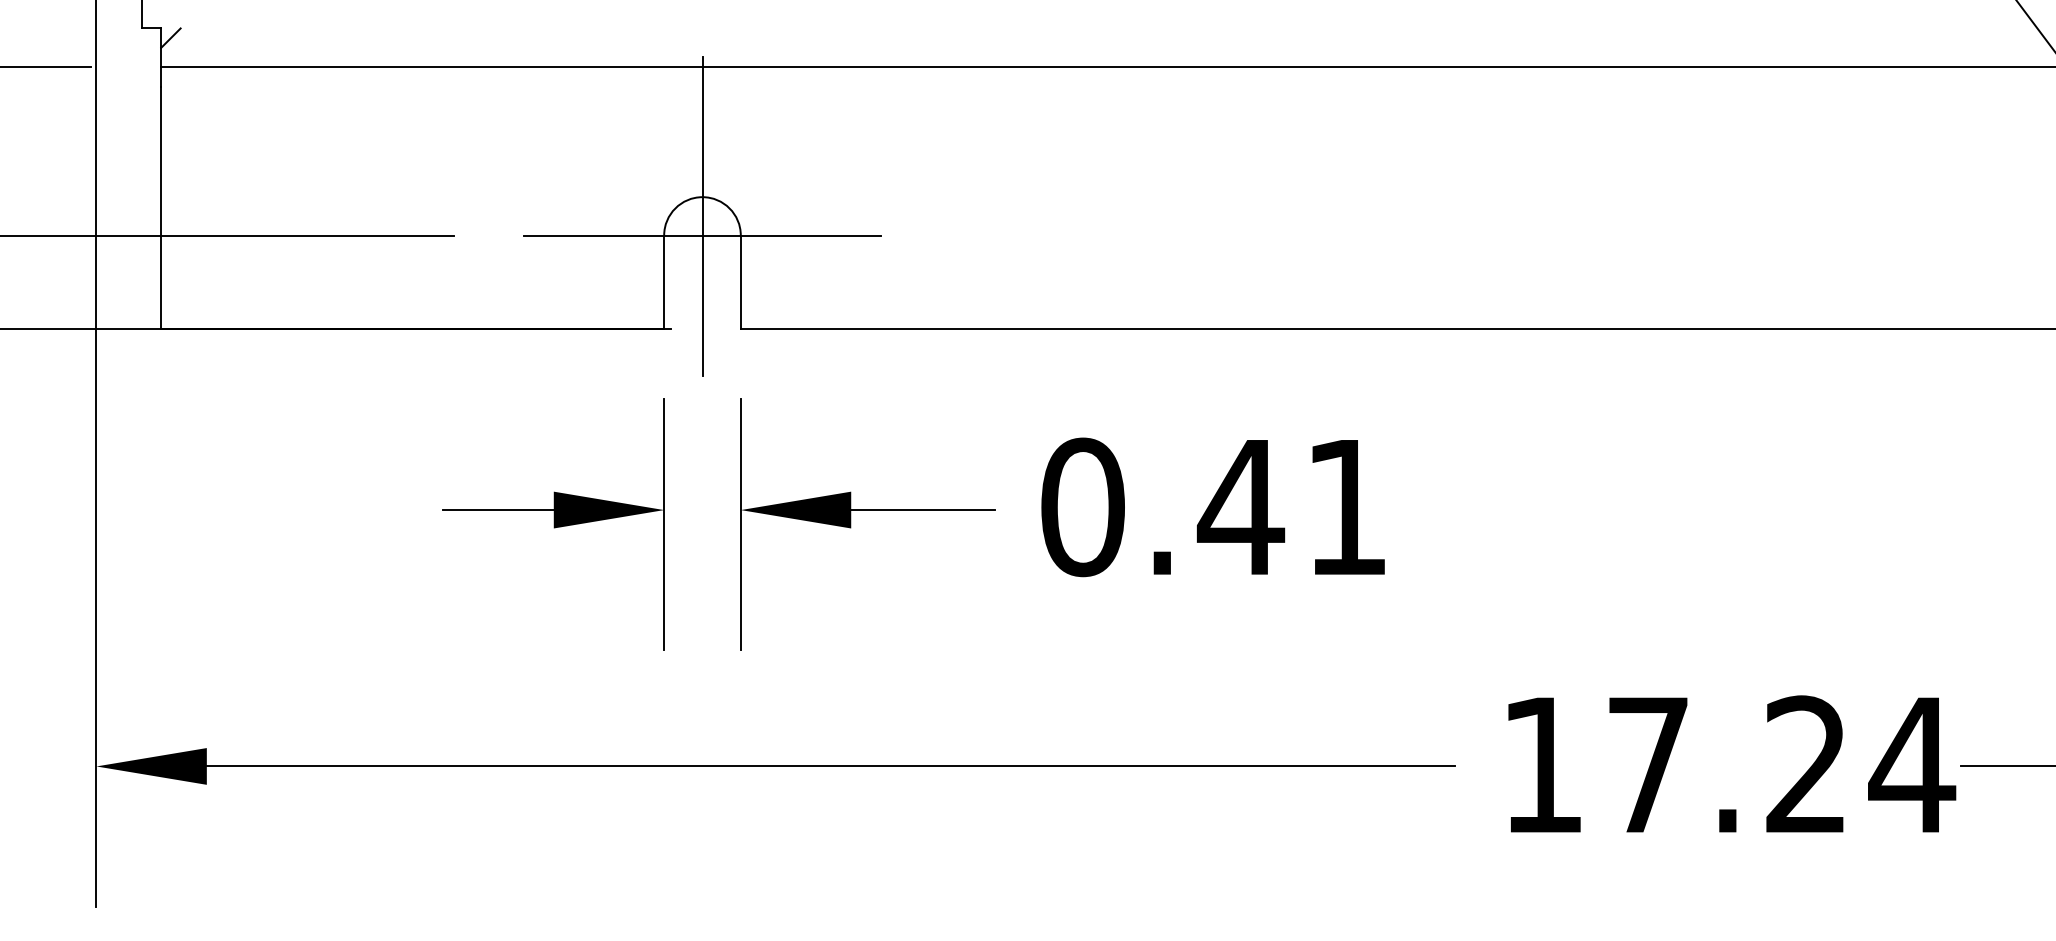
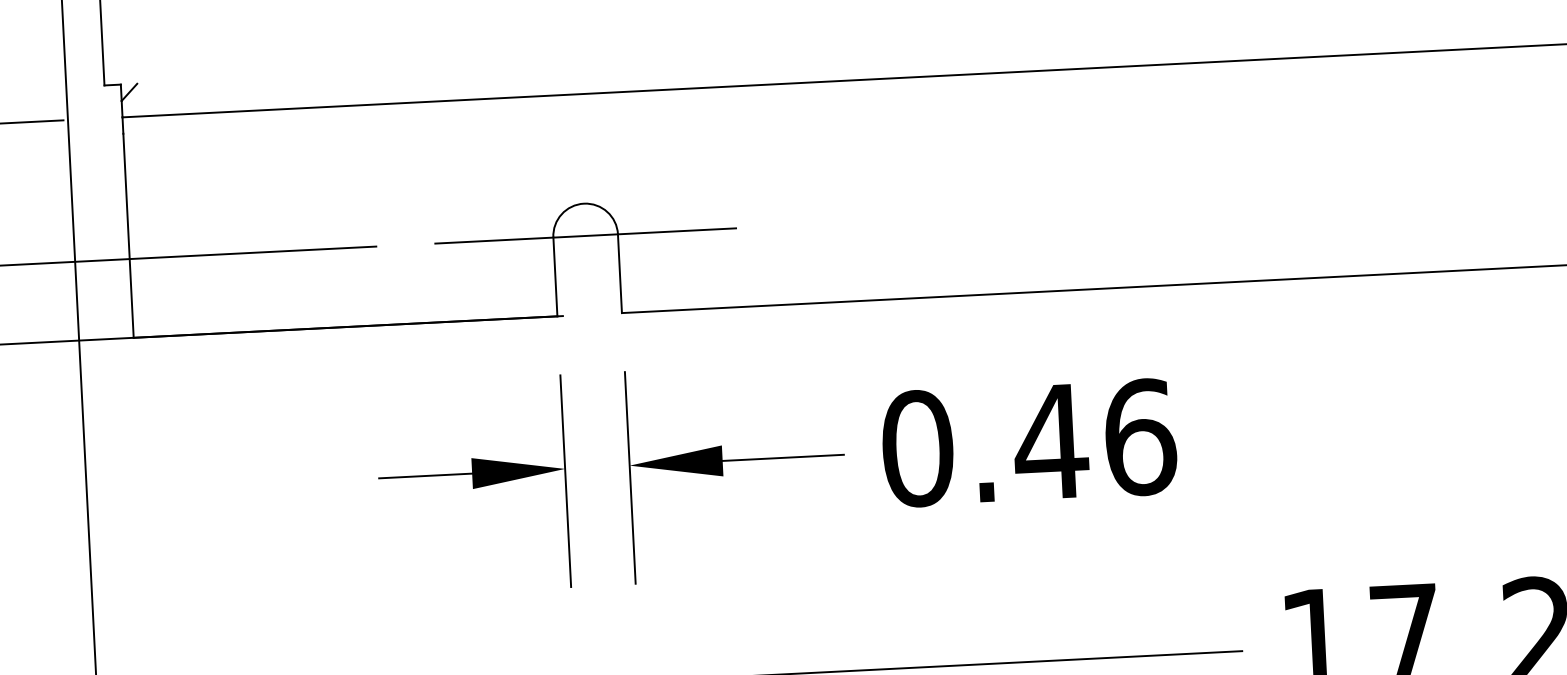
line: (702, 216) -> (584, 219), removed
text: (1347, 507) -> (1140, 437), 0.41 -> 0.46

